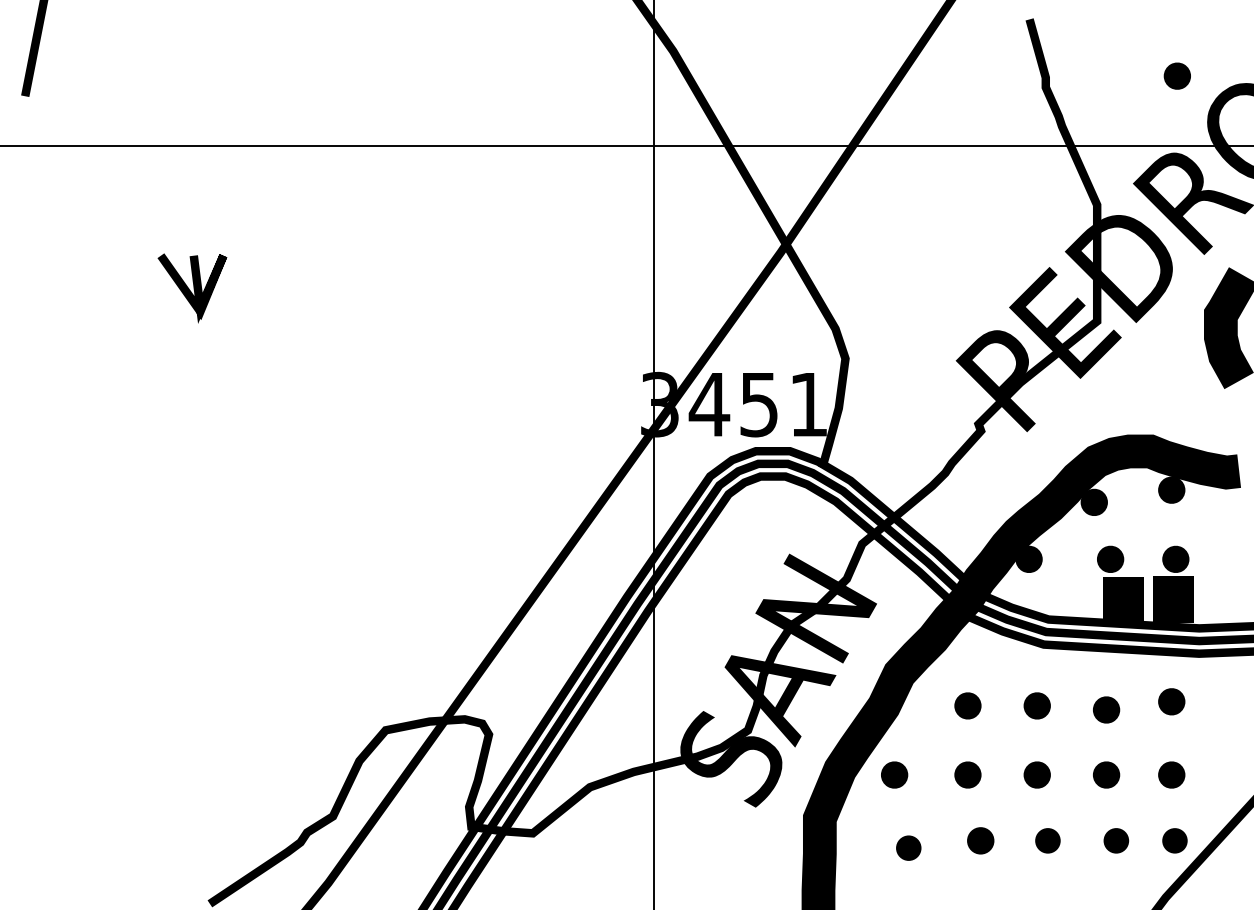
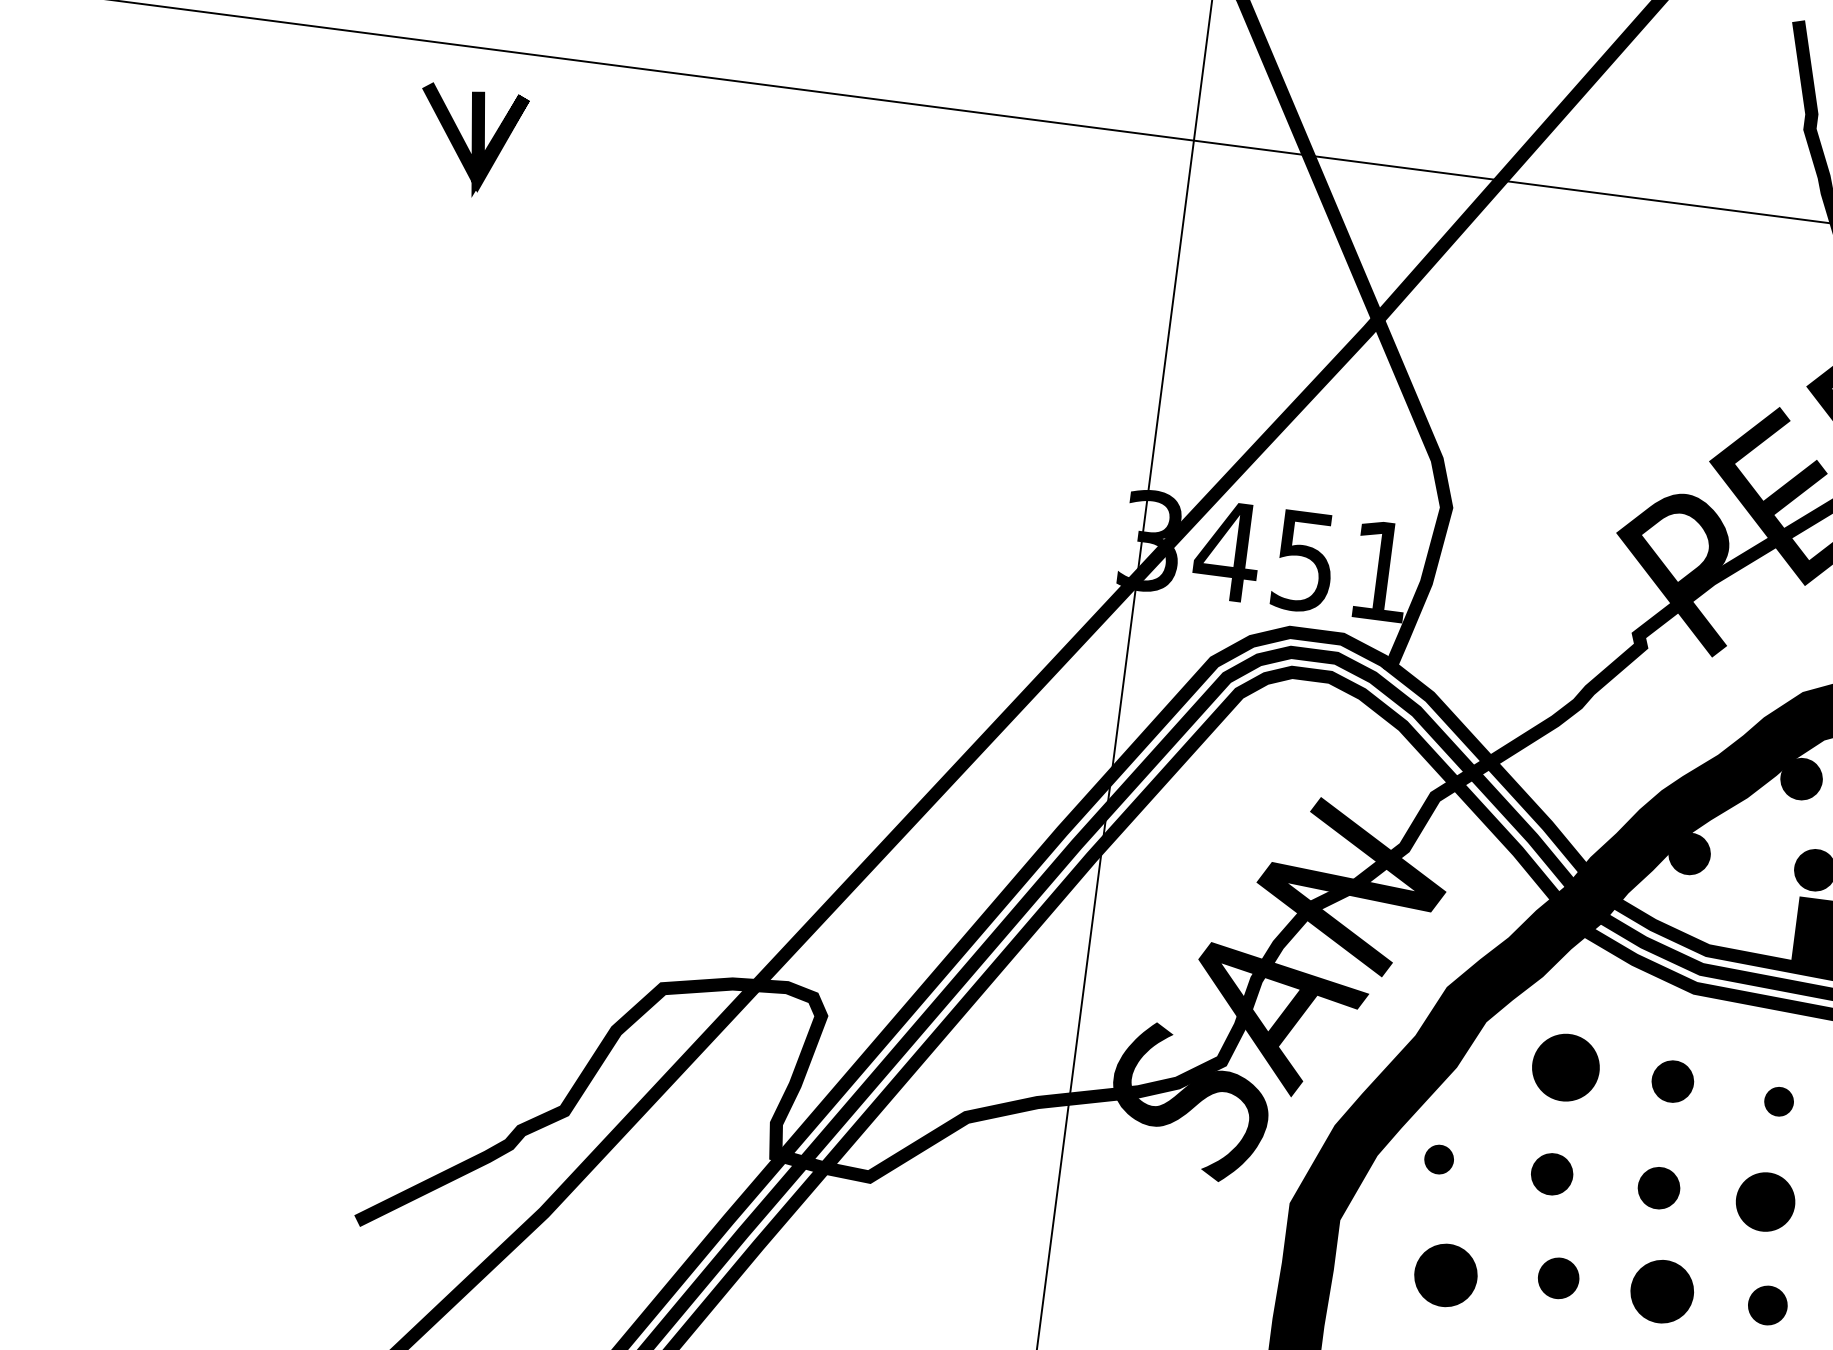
line: (193, 288) -> (471, 142), moved
part: (967, 705) -> (1565, 1066), size x1.6
part: (1106, 709) -> (1778, 1100), size x0.7
part: (894, 774) -> (1438, 1158), size x0.7
part: (1106, 774) -> (1765, 1201), size x1.4
part: (1047, 840) -> (1661, 1291), size x1.6
part: (908, 847) -> (1445, 1274), size x1.6

